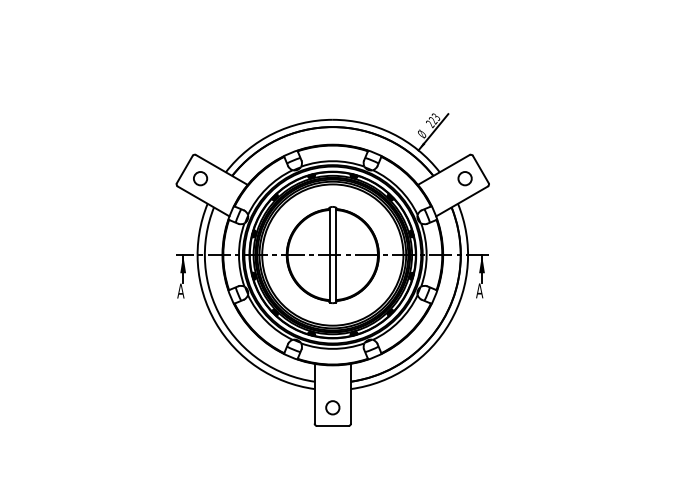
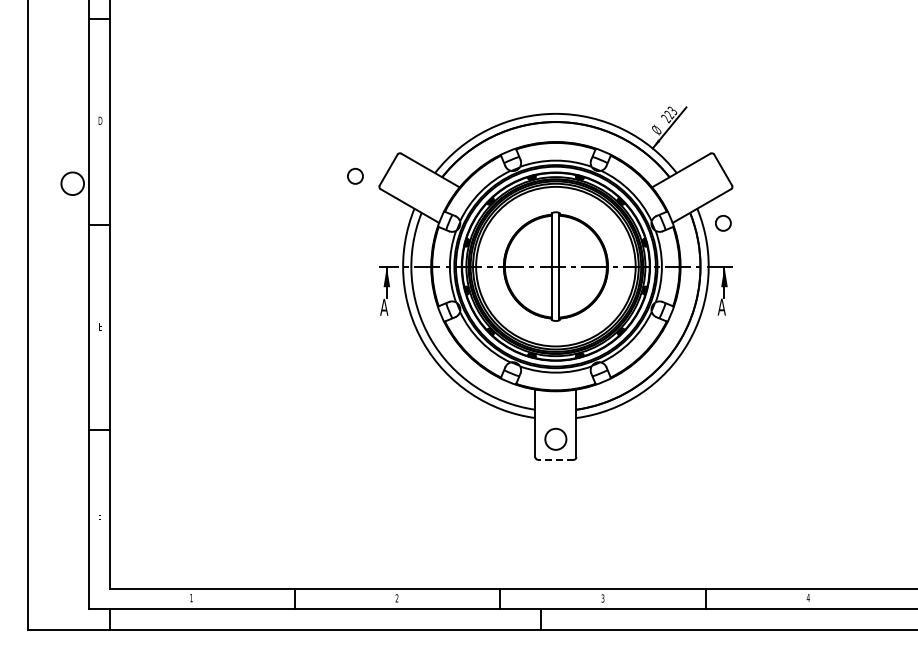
circle: (200, 177) -> (355, 175), moved
circle: (465, 177) -> (723, 222), moved
circle: (332, 407) -> (555, 438), size x1.4
line: (332, 425) -> (555, 459), solid -> dashed

